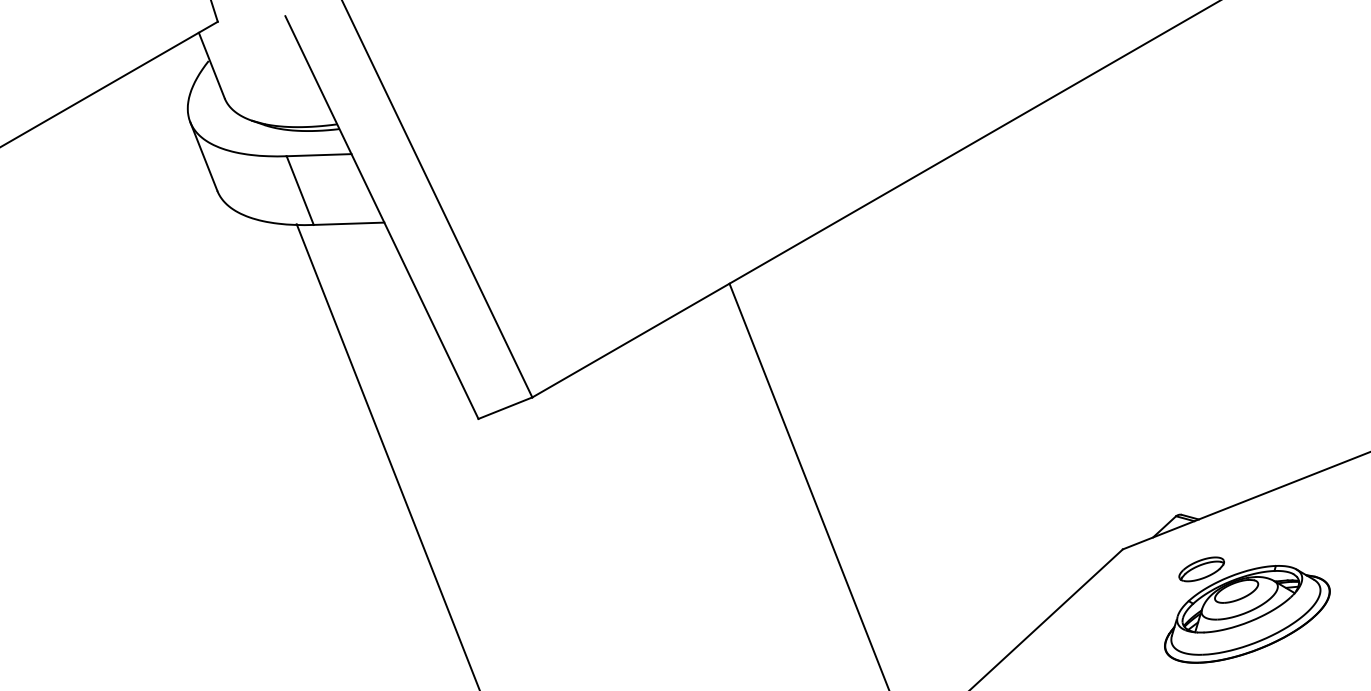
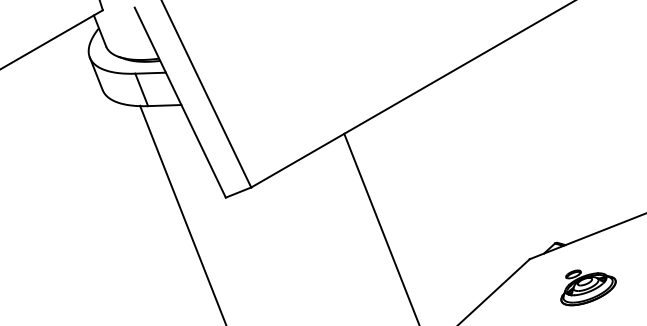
part: (1247, 609) -> (588, 287), size x0.7

